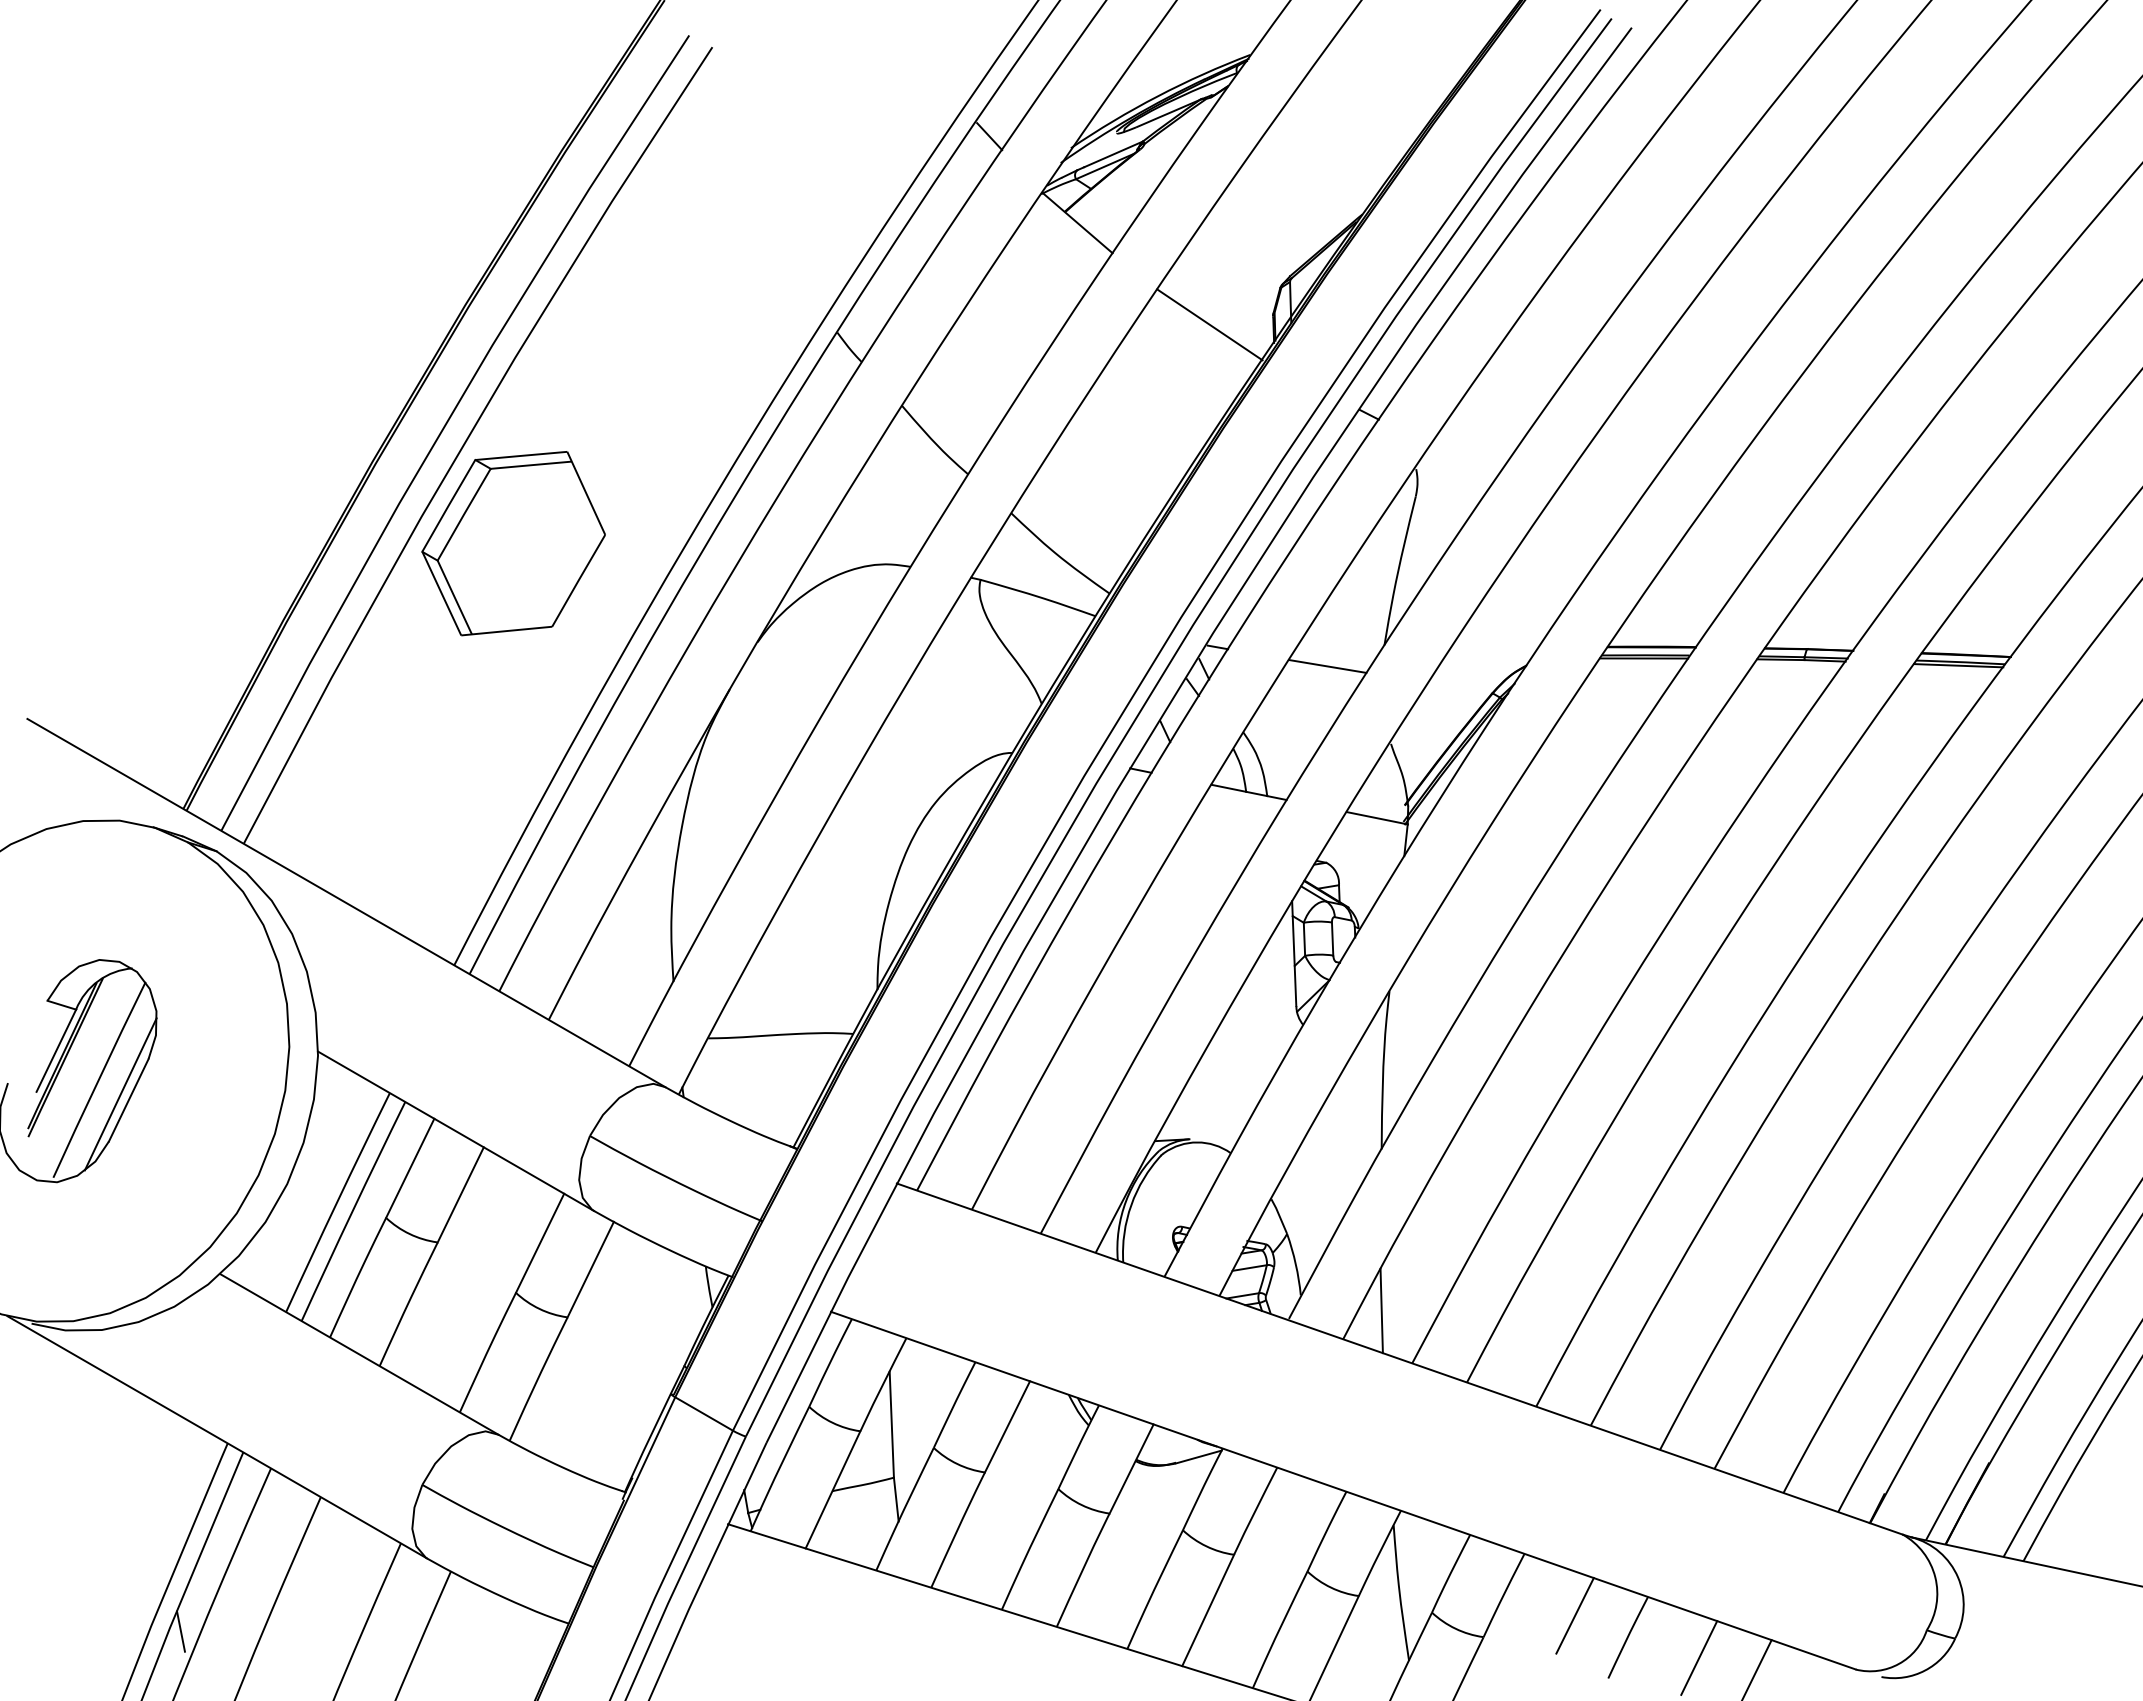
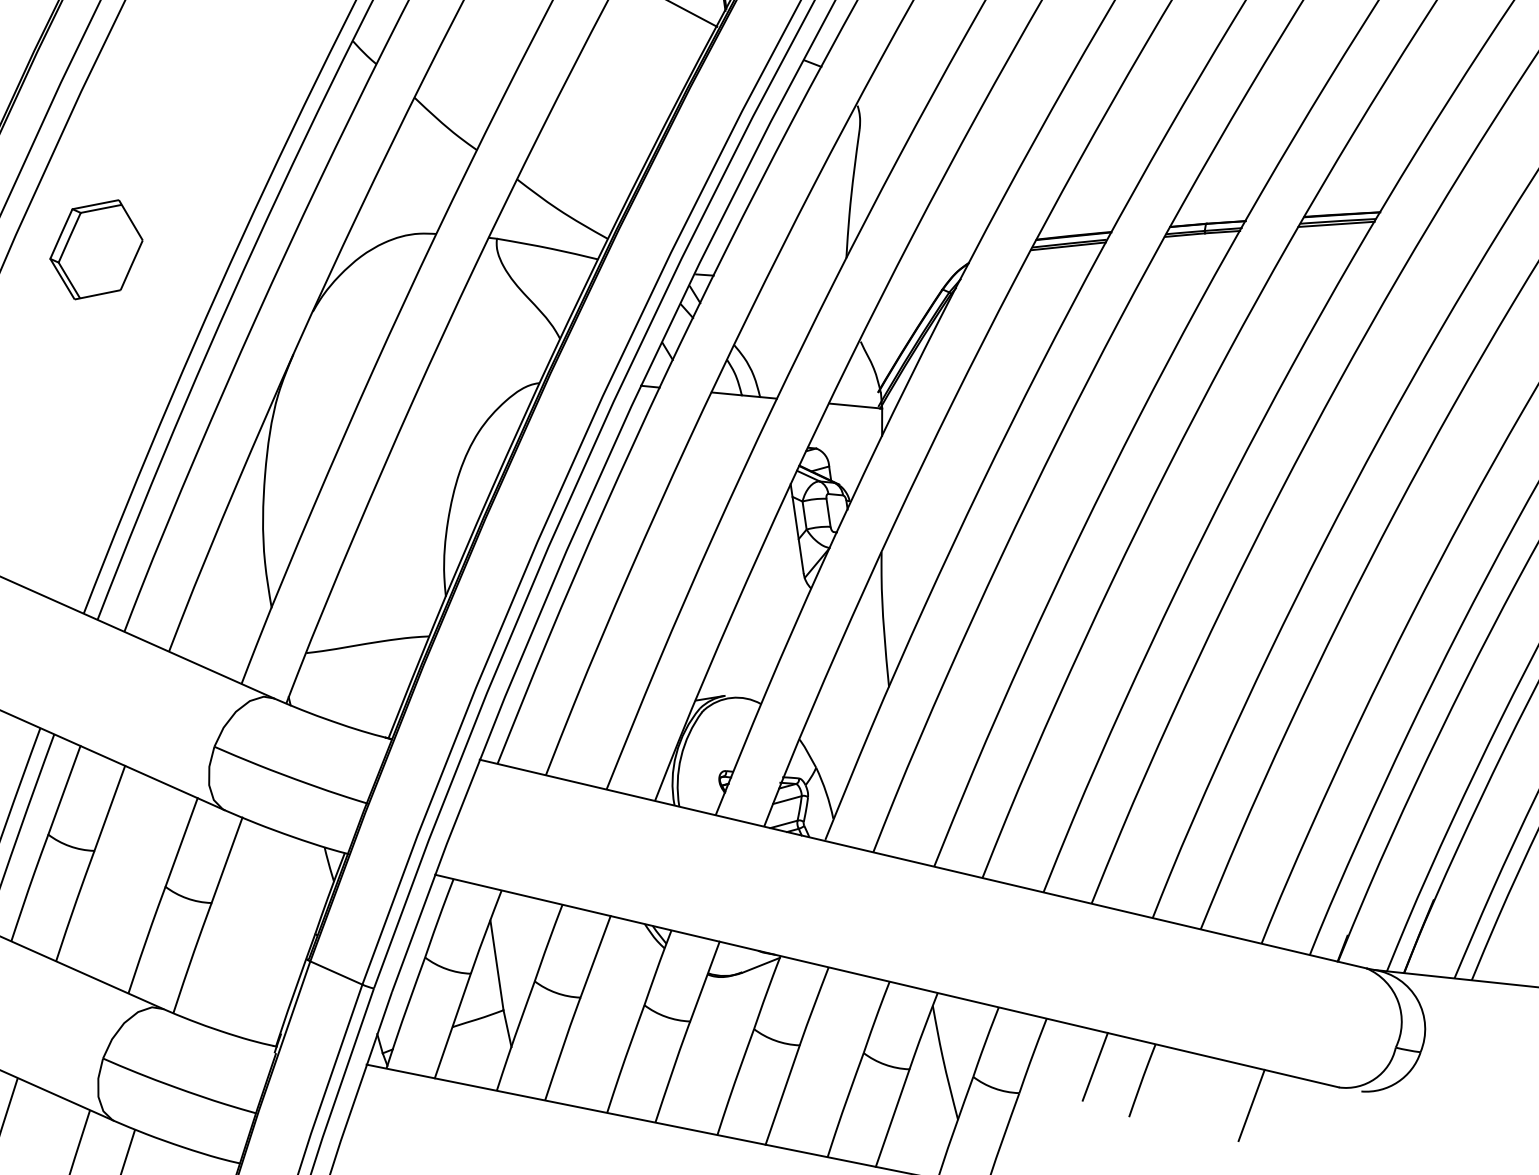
part: (513, 543) -> (96, 249), size x0.6
line: (1327, 666) -> (799, 281), removed
line: (1381, 1310) -> (903, 824), removed
line: (1699, 1657) -> (1204, 1091), removed

